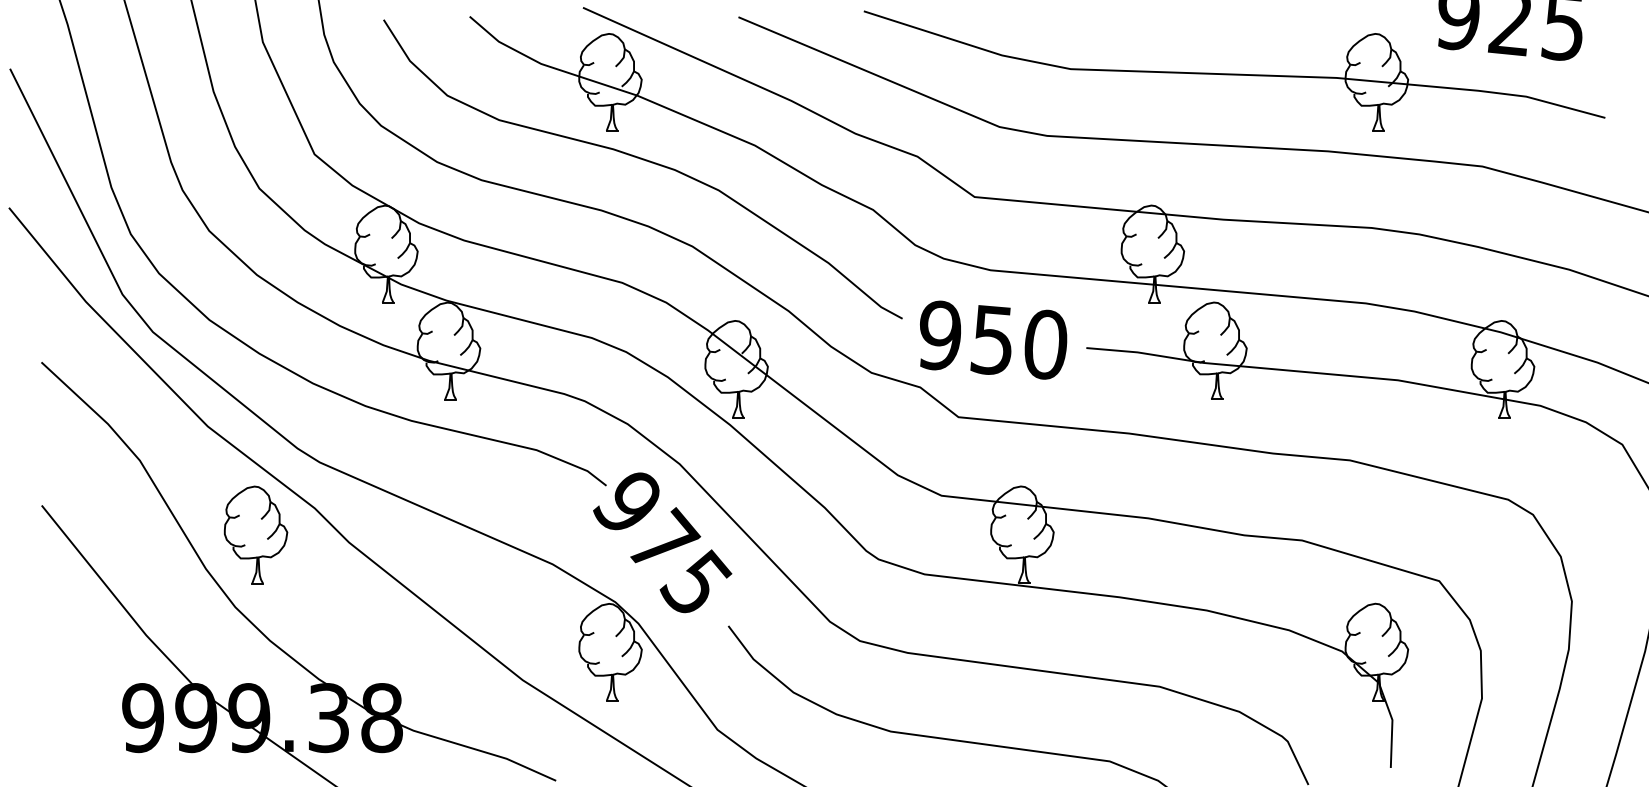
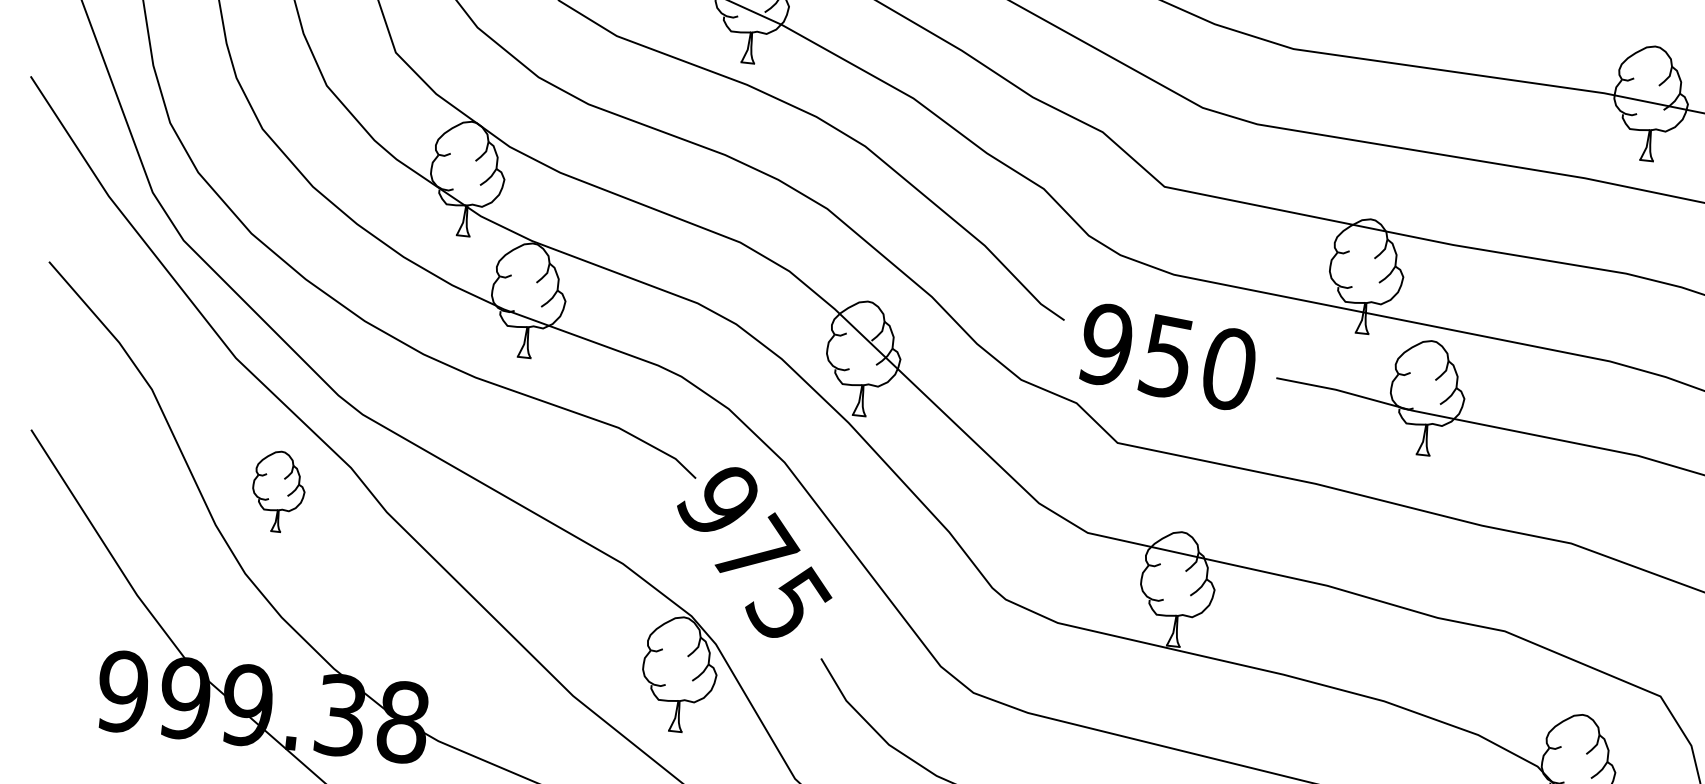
part: (255, 534) -> (278, 490), size x0.7

